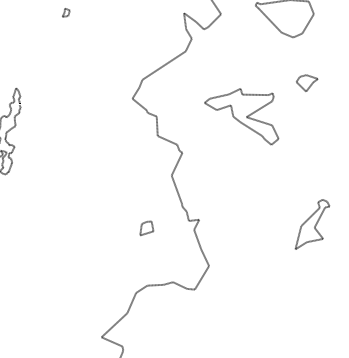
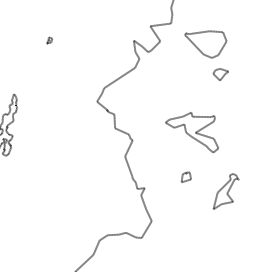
part: (306, 83) -> (220, 74), moved
part: (240, 116) -> (191, 132), moved
part: (145, 227) -> (185, 176), moved

